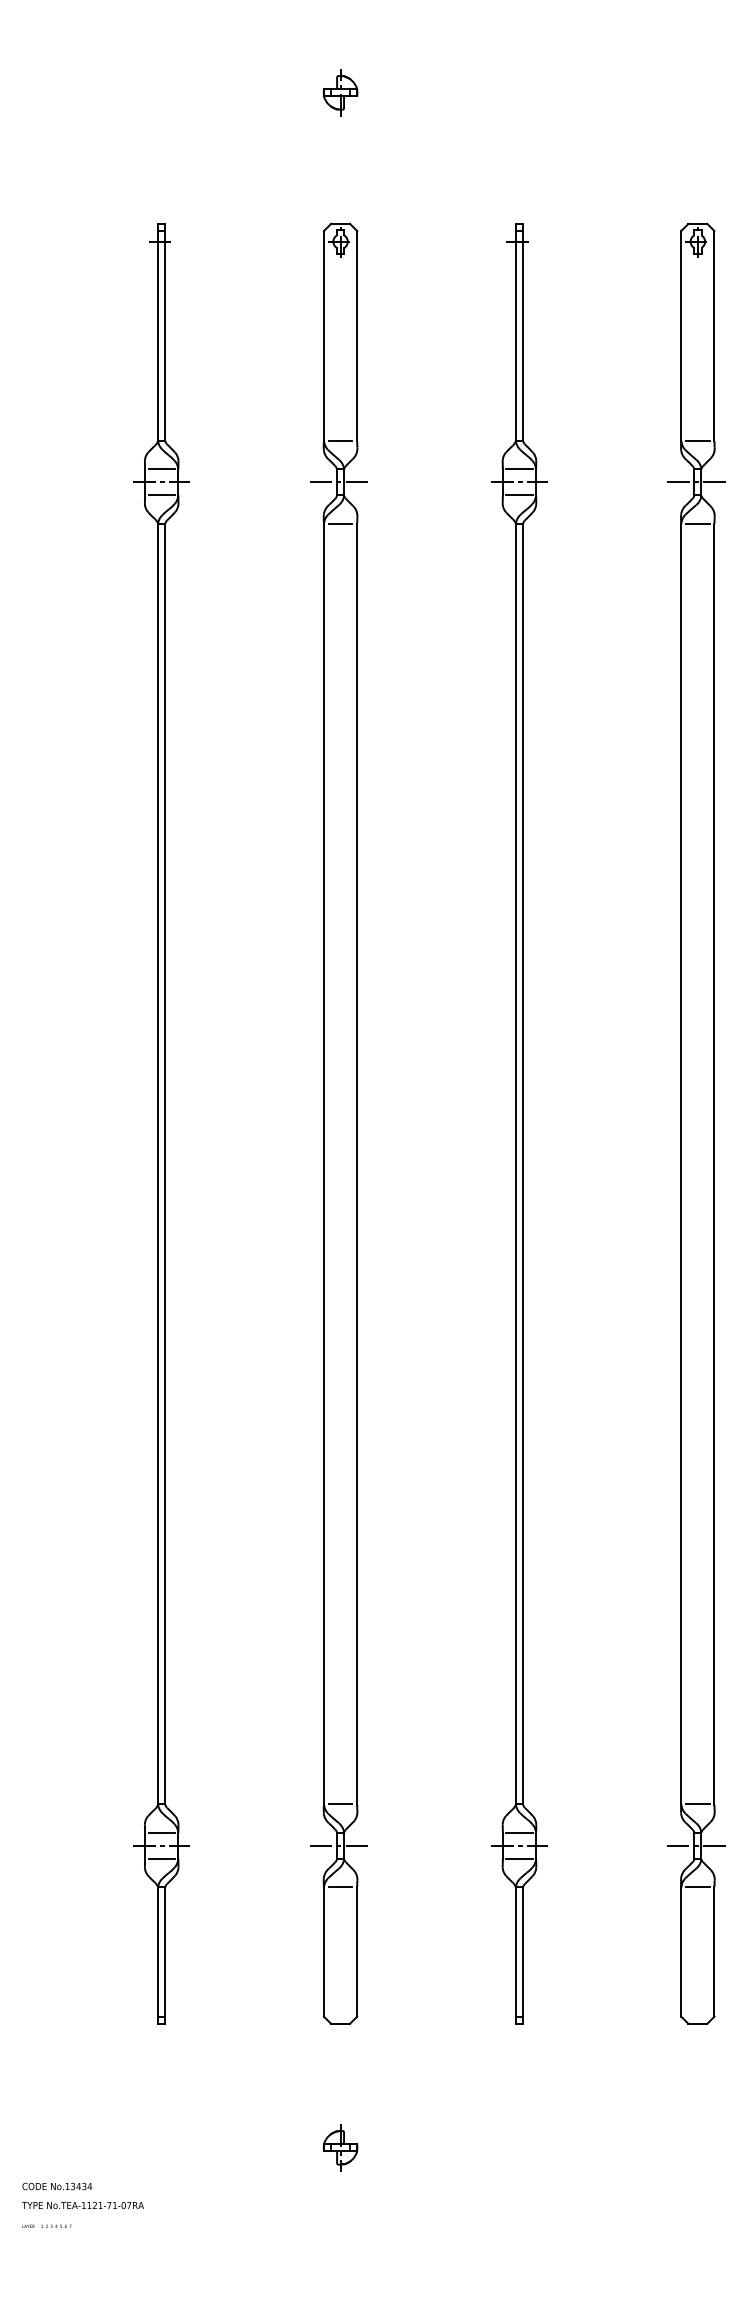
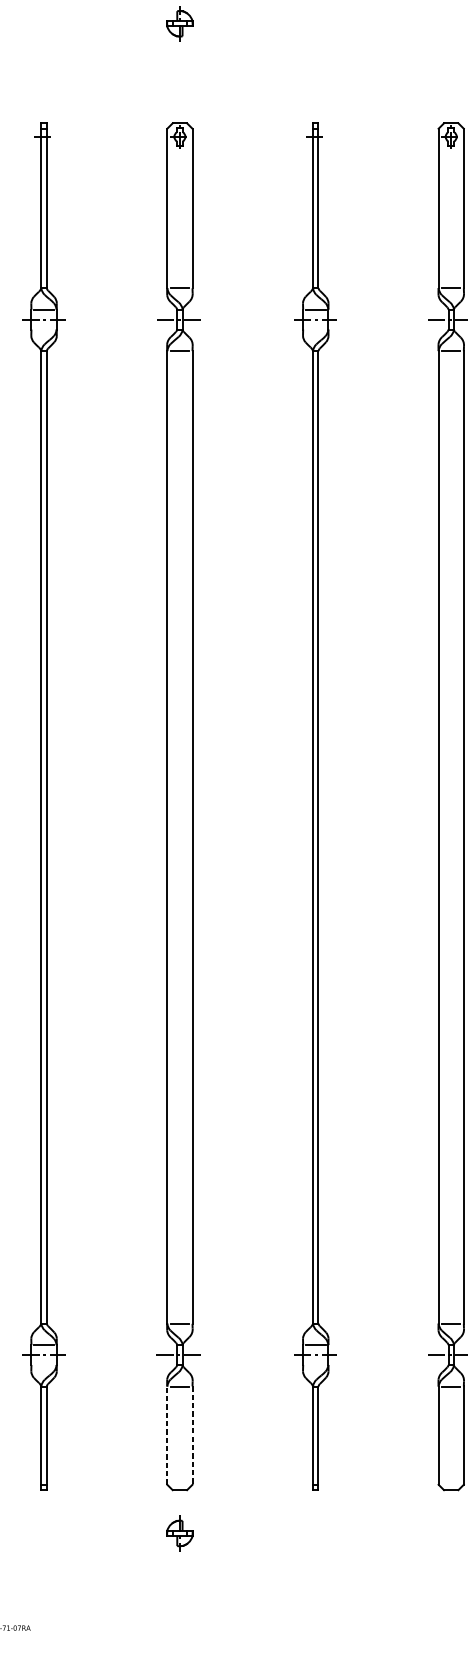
line: (161, 495) -> (43, 329), removed
line: (519, 495) -> (315, 329), removed
line: (161, 1858) -> (43, 1364), removed
line: (519, 1858) -> (315, 1364), removed
line: (357, 1951) -> (192, 1435), solid -> dashed
line: (323, 1952) -> (166, 1436), solid -> dashed
part: (340, 2147) -> (179, 1533), moved

